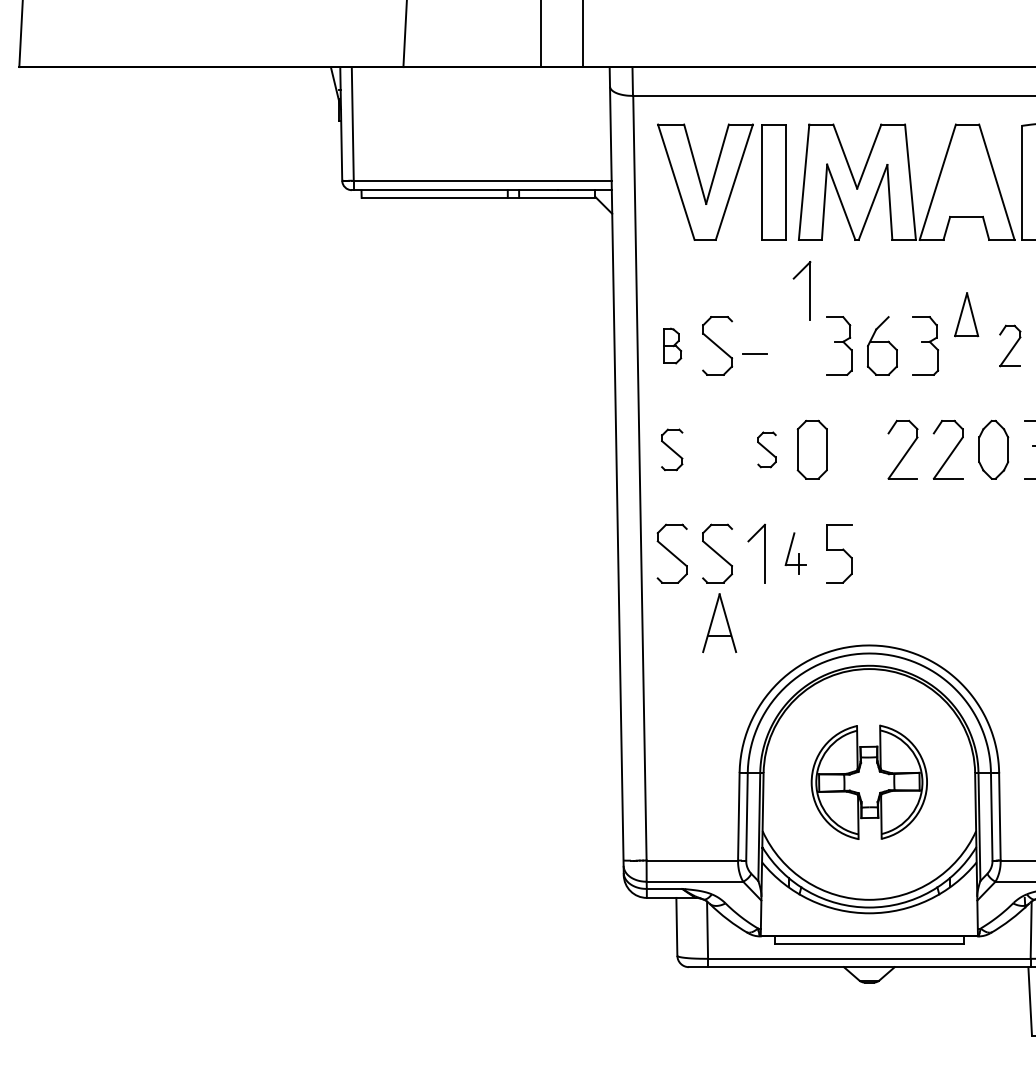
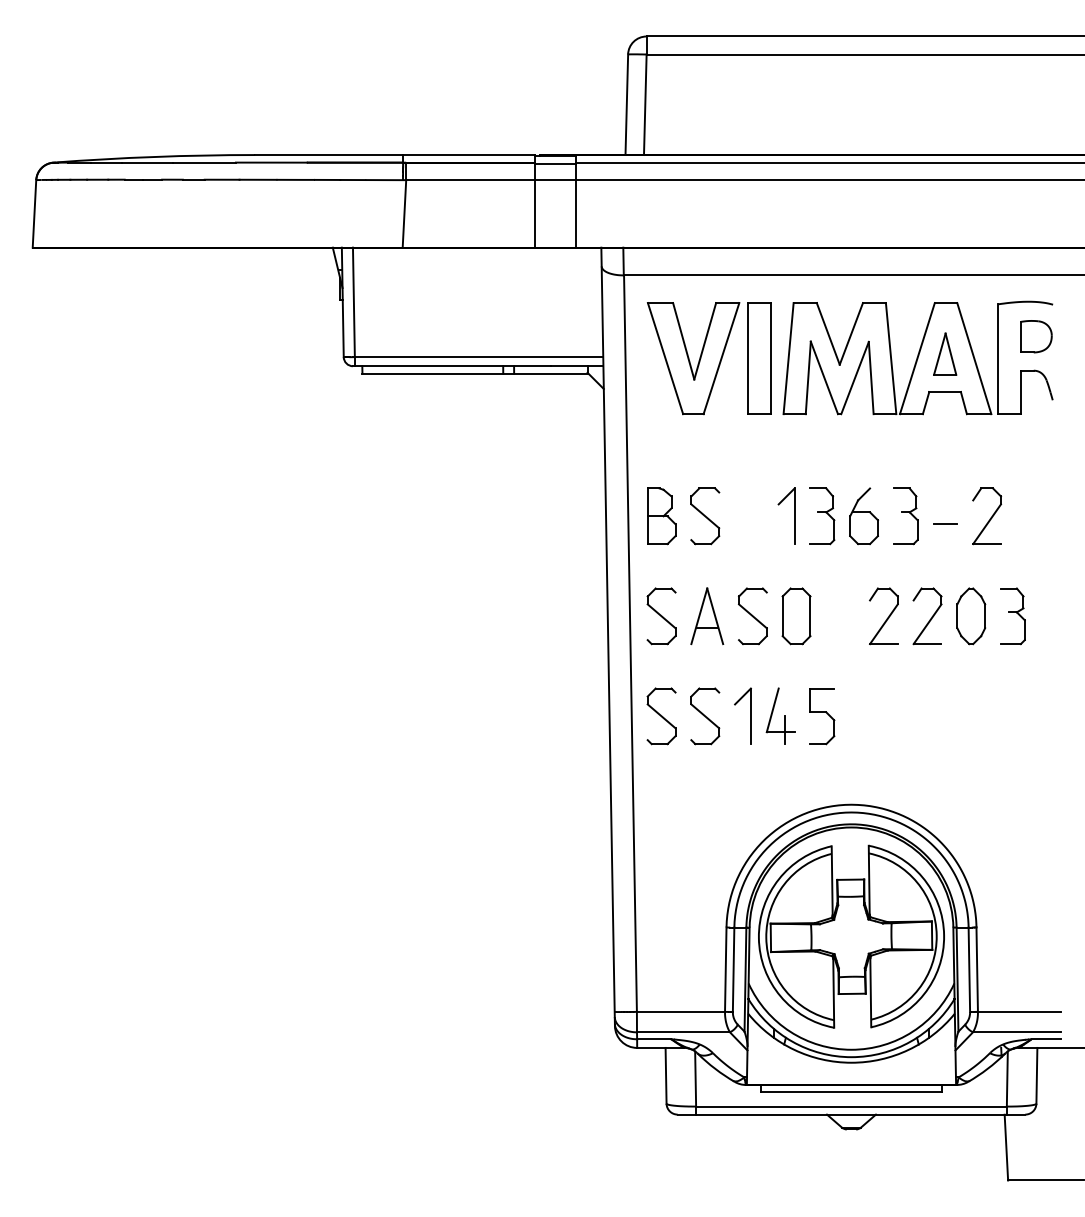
part: (810, 290) -> (794, 515), moved
part: (966, 314) -> (945, 353), moved
part: (672, 346) -> (661, 516), size x1.67
part: (1010, 346) -> (987, 516), size x1.43
line: (755, 353) -> (945, 523), moved
part: (672, 450) -> (661, 616), size x1.43
part: (766, 450) -> (752, 616), size x1.67
part: (795, 552) -> (780, 715), size x1.43
part: (719, 623) -> (707, 616), moved
part: (869, 782) -> (851, 936), size x1.67

